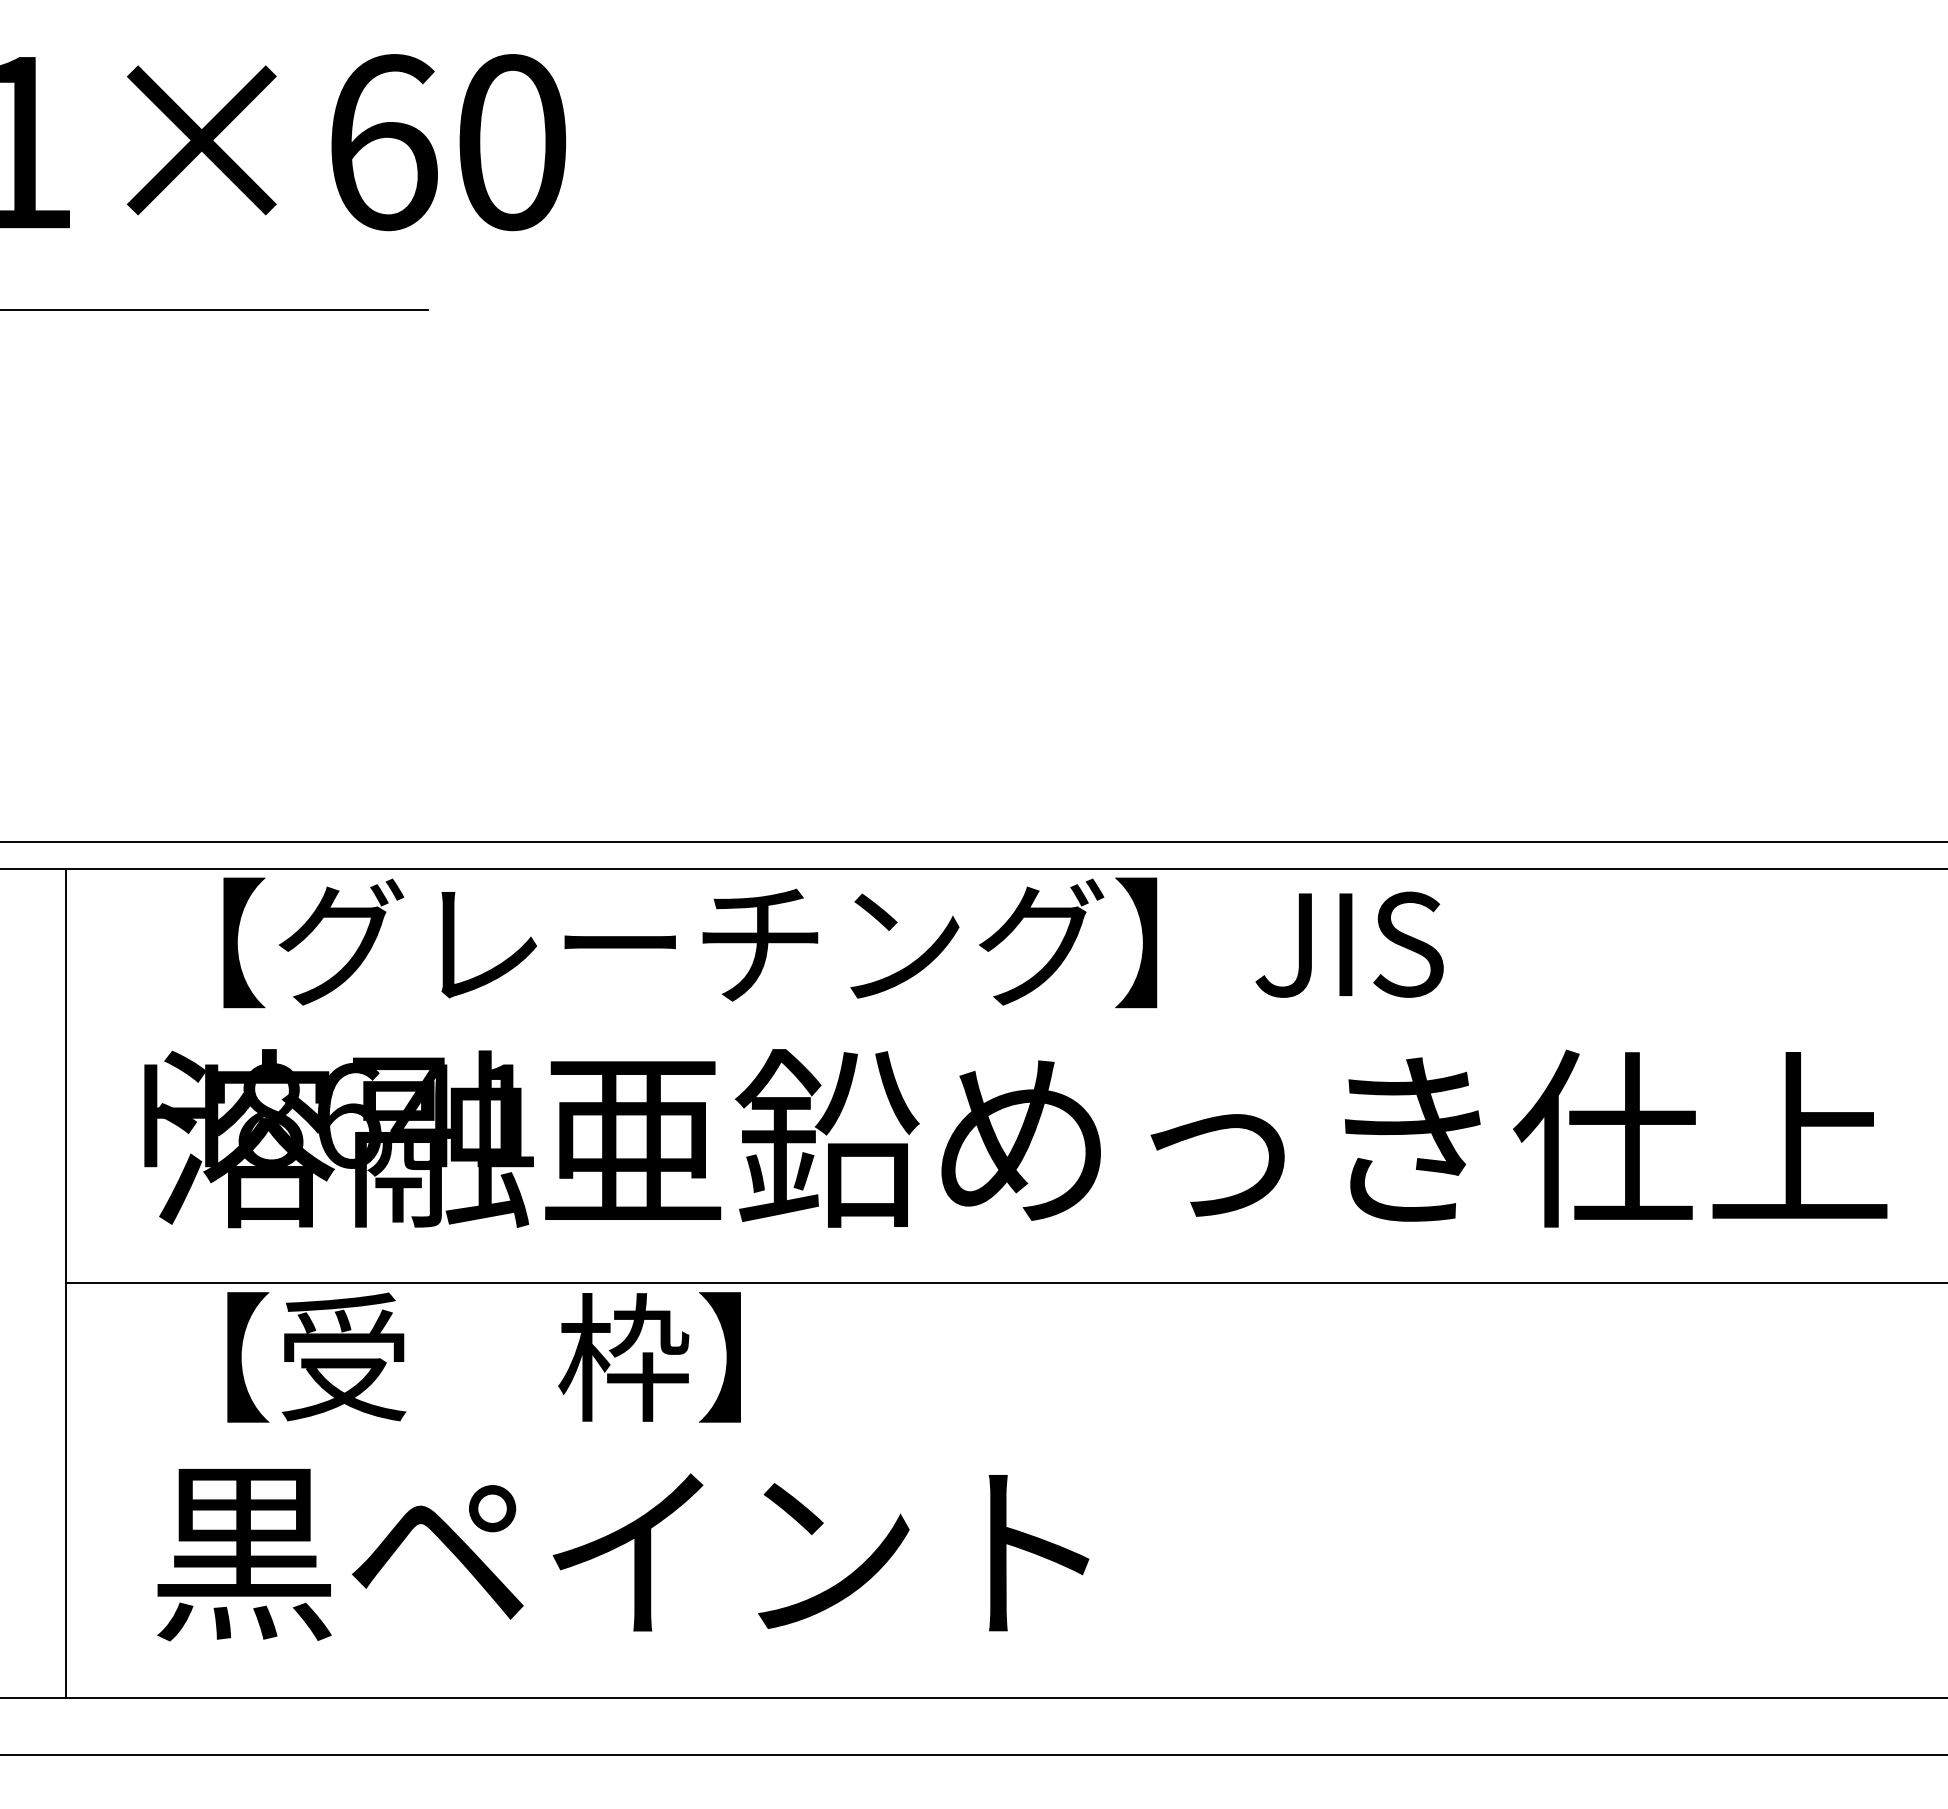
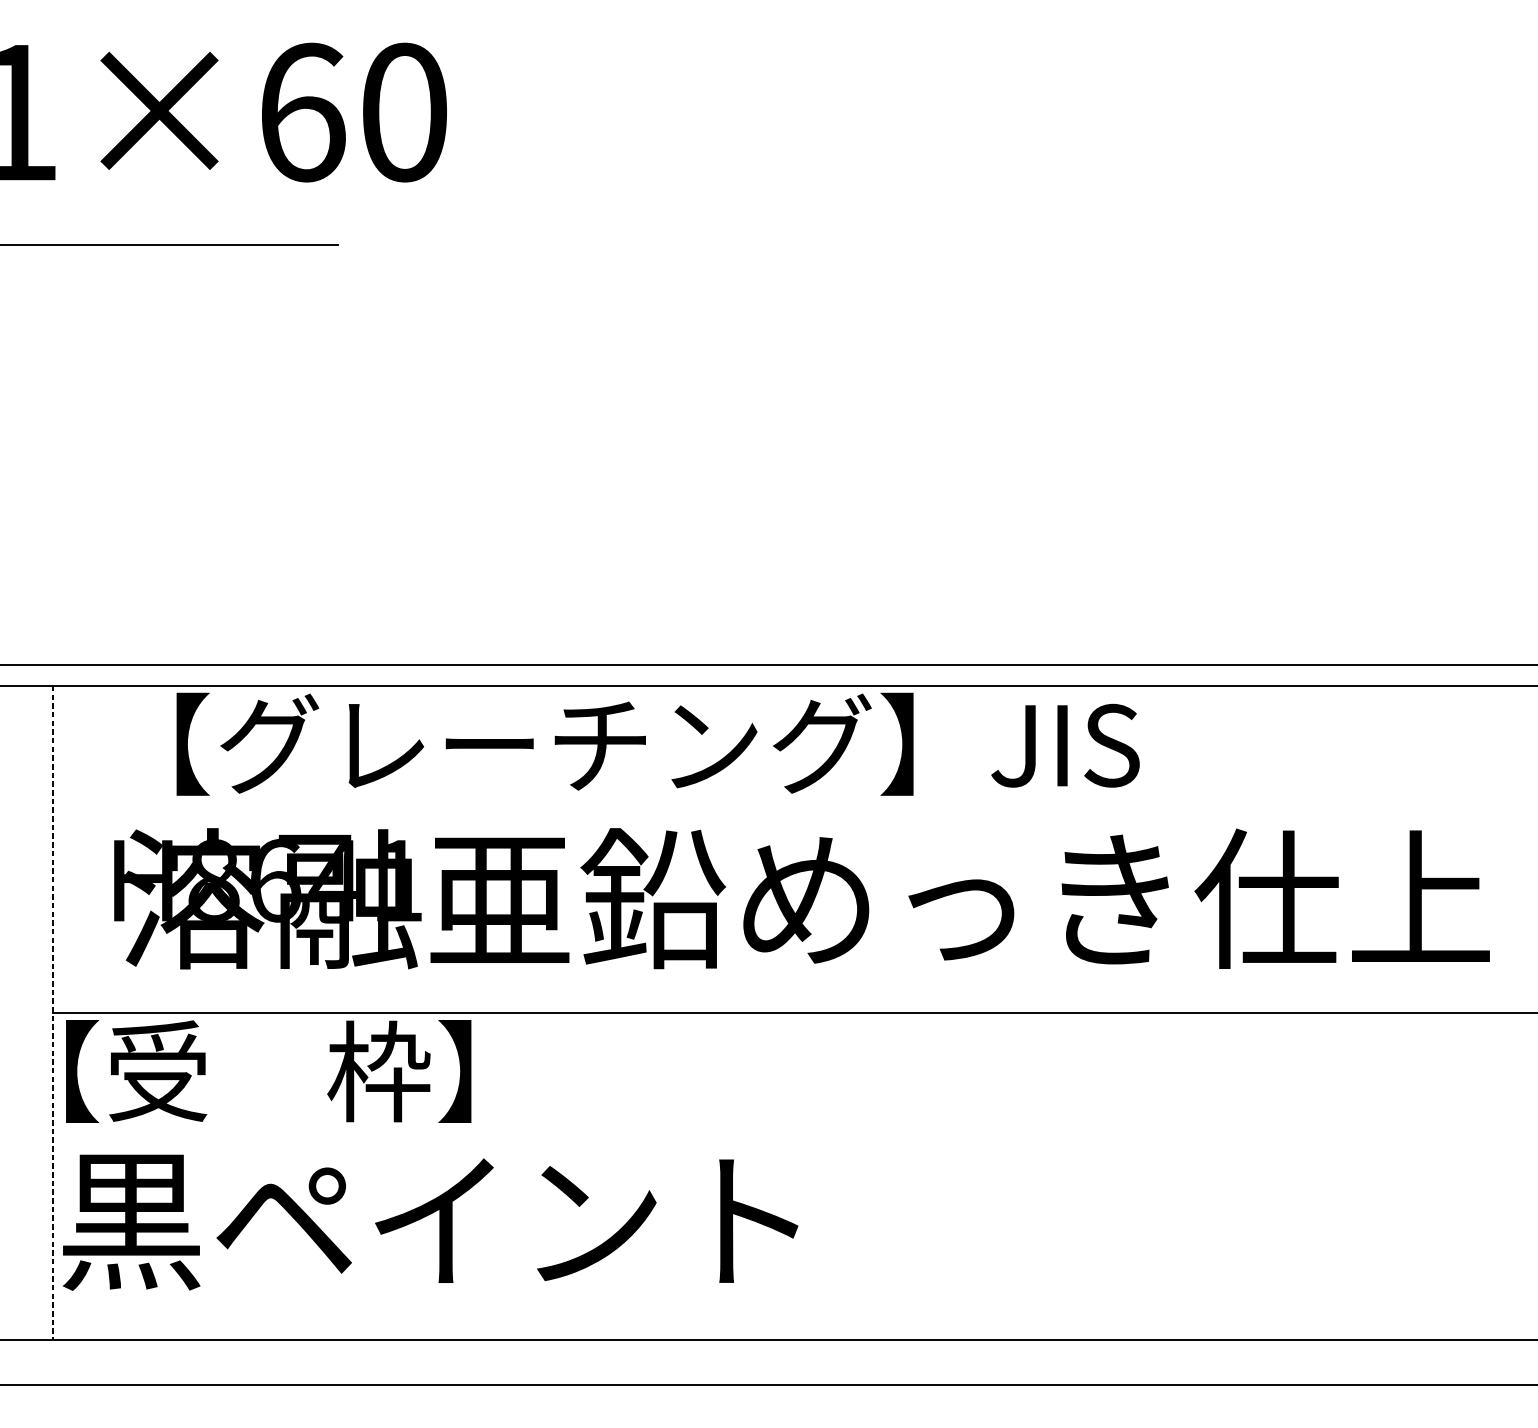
line: (66, 1283) -> (52, 1013), solid -> dashed
text: (483, 1357) -> (268, 1071), moved
text: (623, 1555) -> (430, 1223), moved

